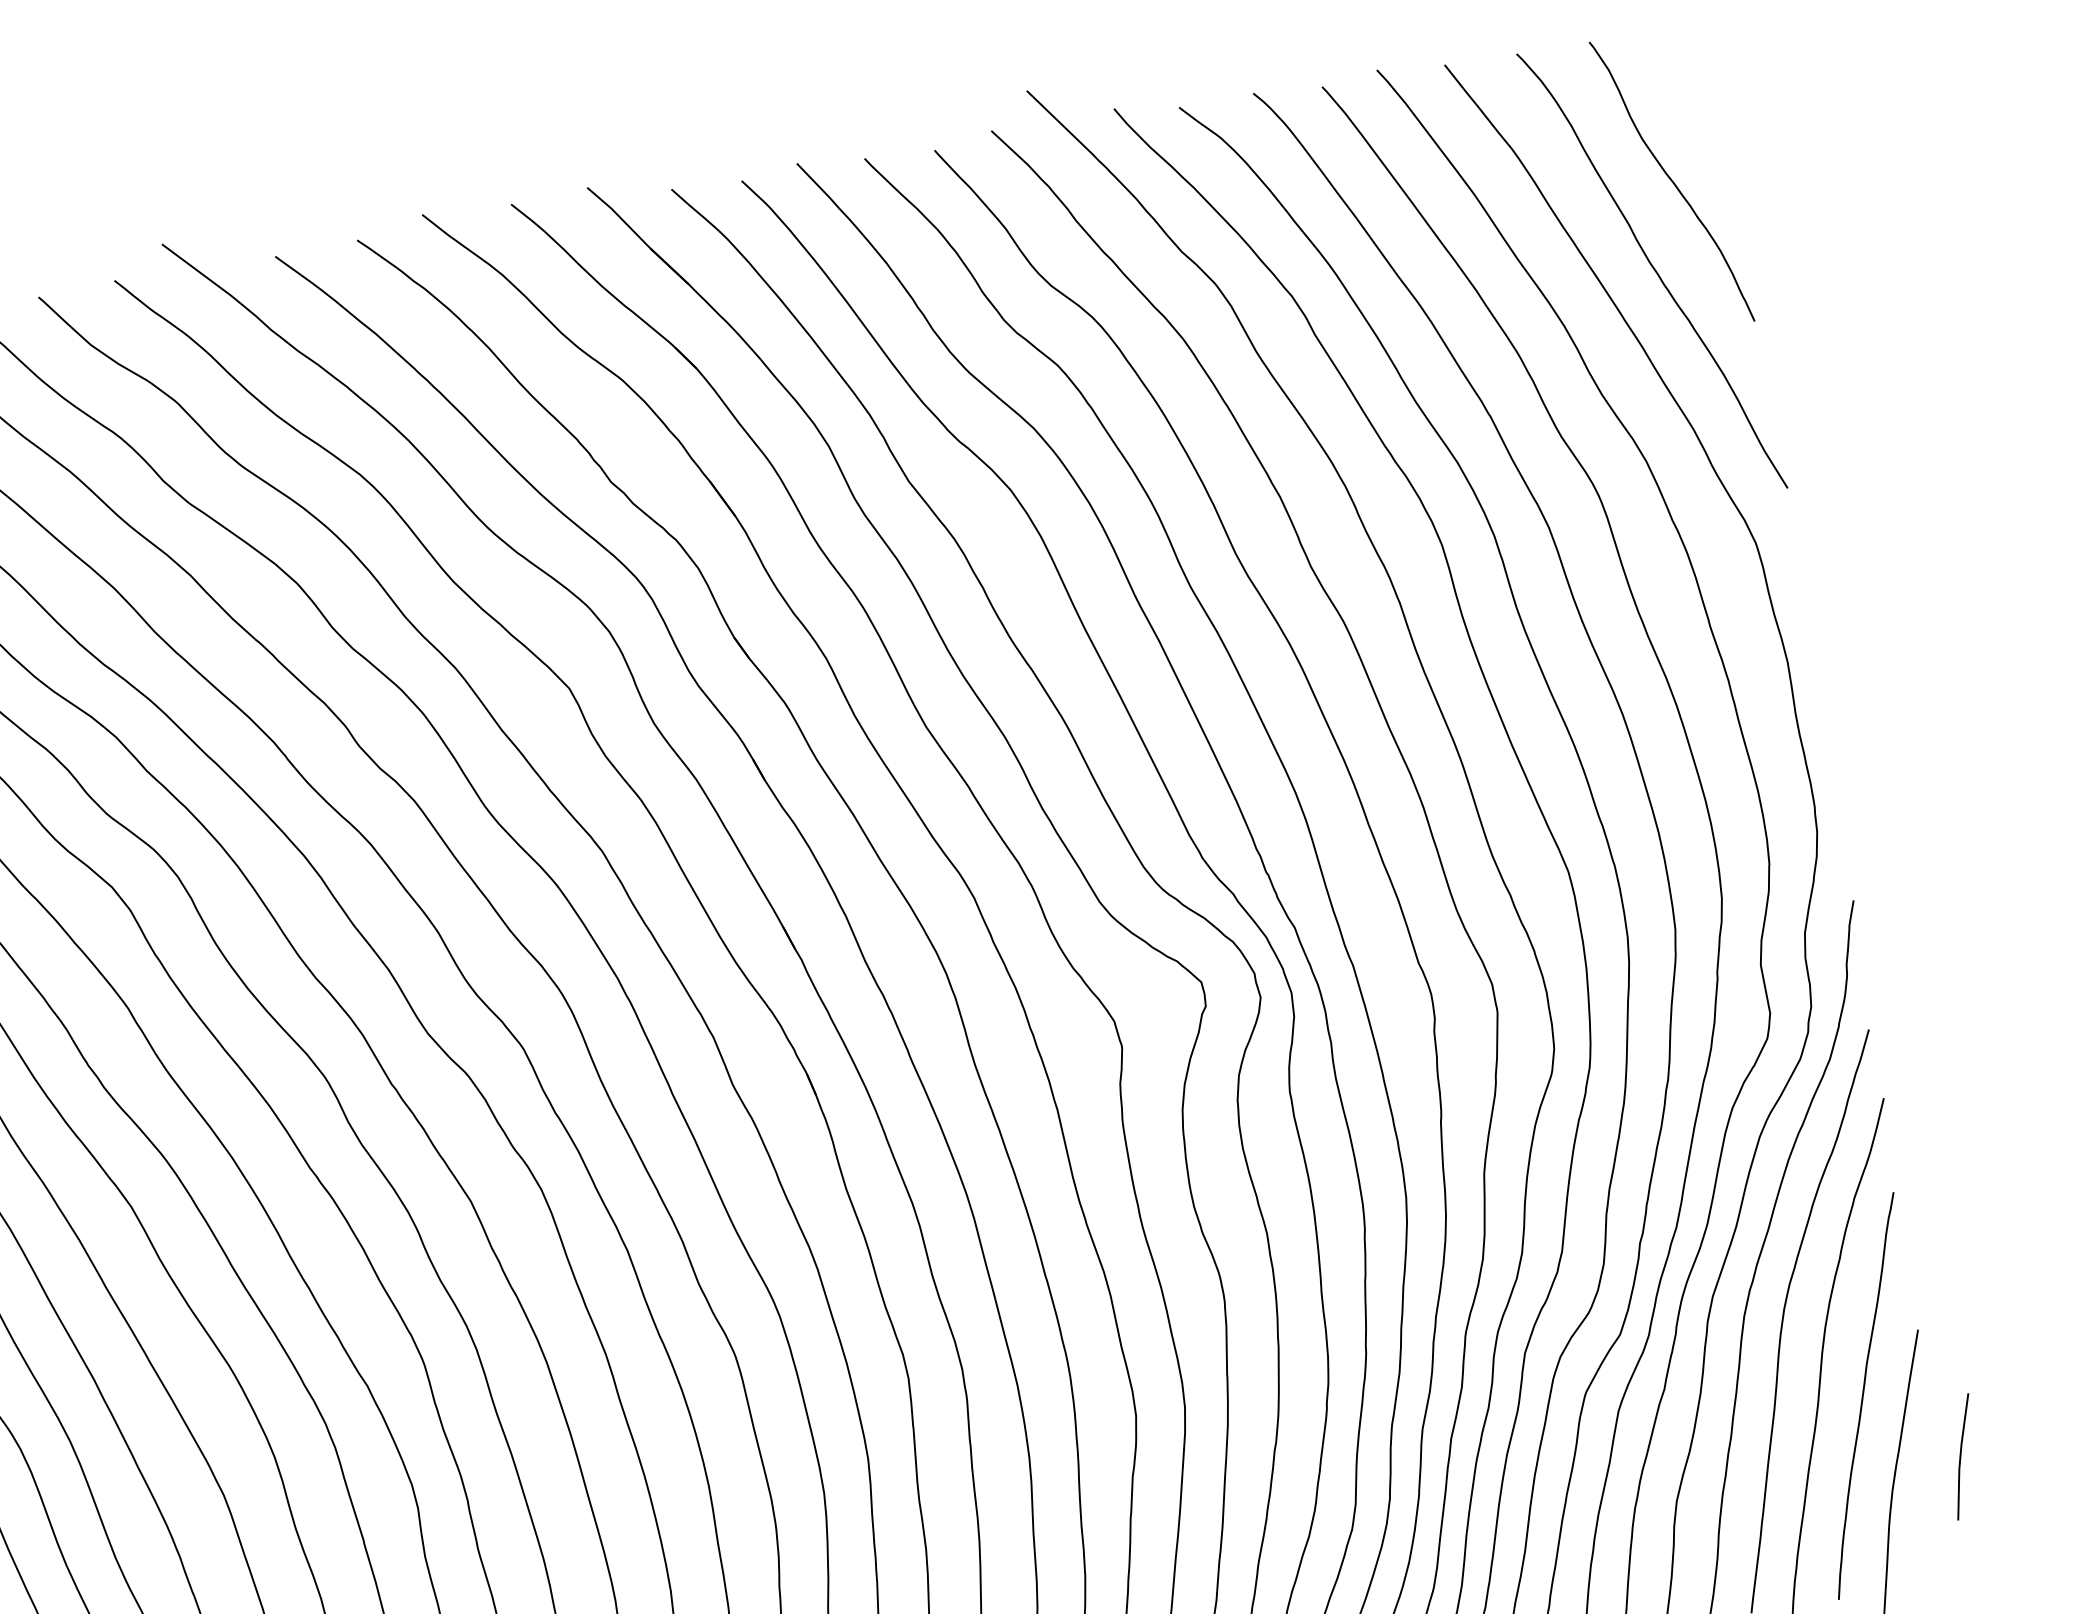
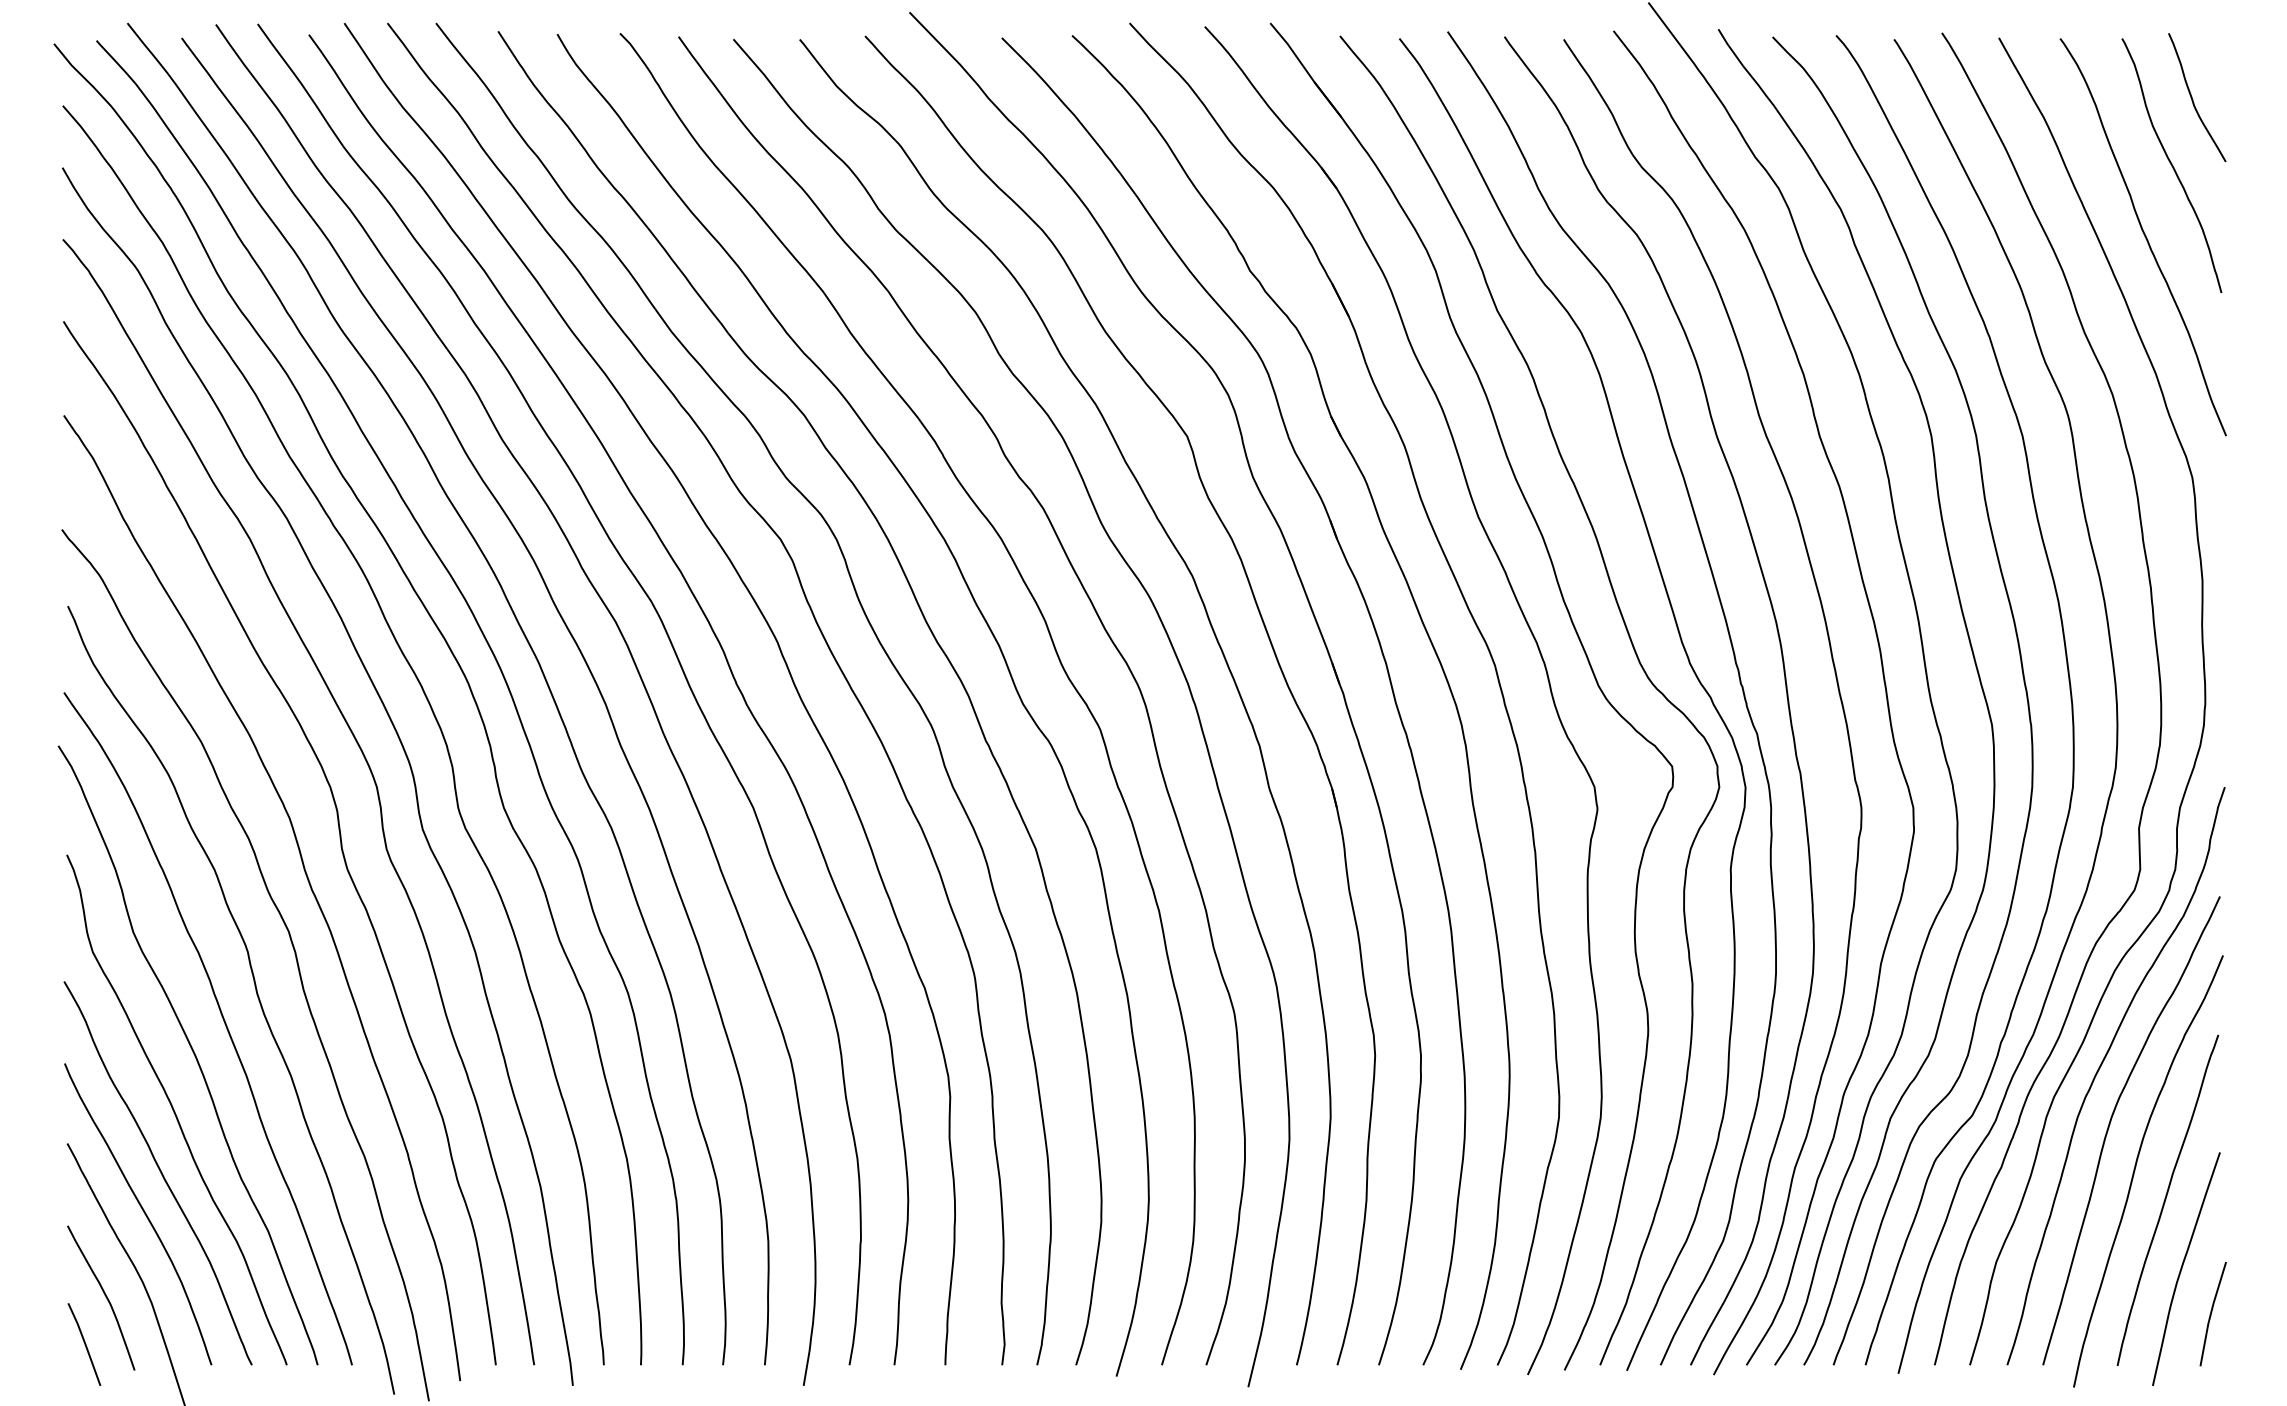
curve: (1684, 99) -> (2193, 99), added
line: (1961, 1457) -> (2211, 1314), moved

